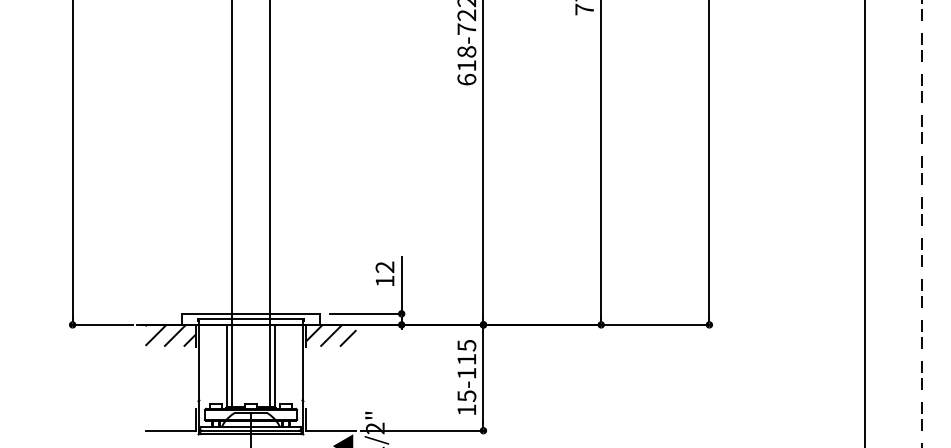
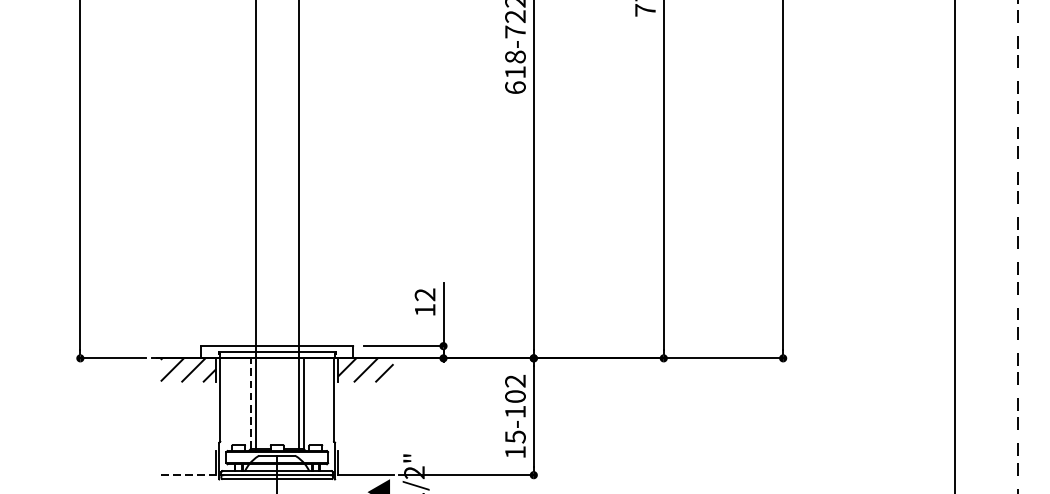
text: (466, 352) -> (515, 388), 15-115 -> 15-102
line: (227, 365) -> (251, 403), solid -> dashed
line: (171, 430) -> (189, 474), solid -> dashed

